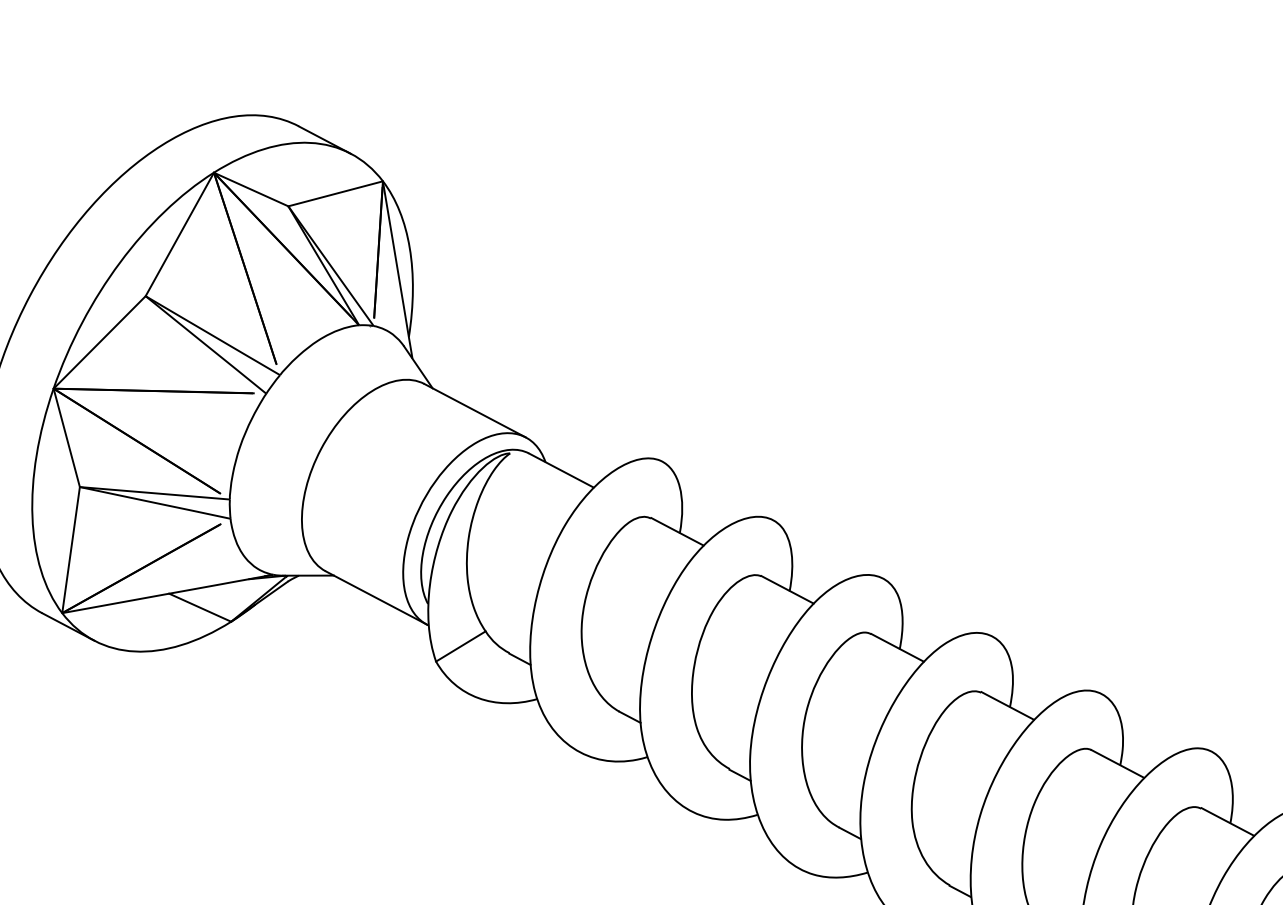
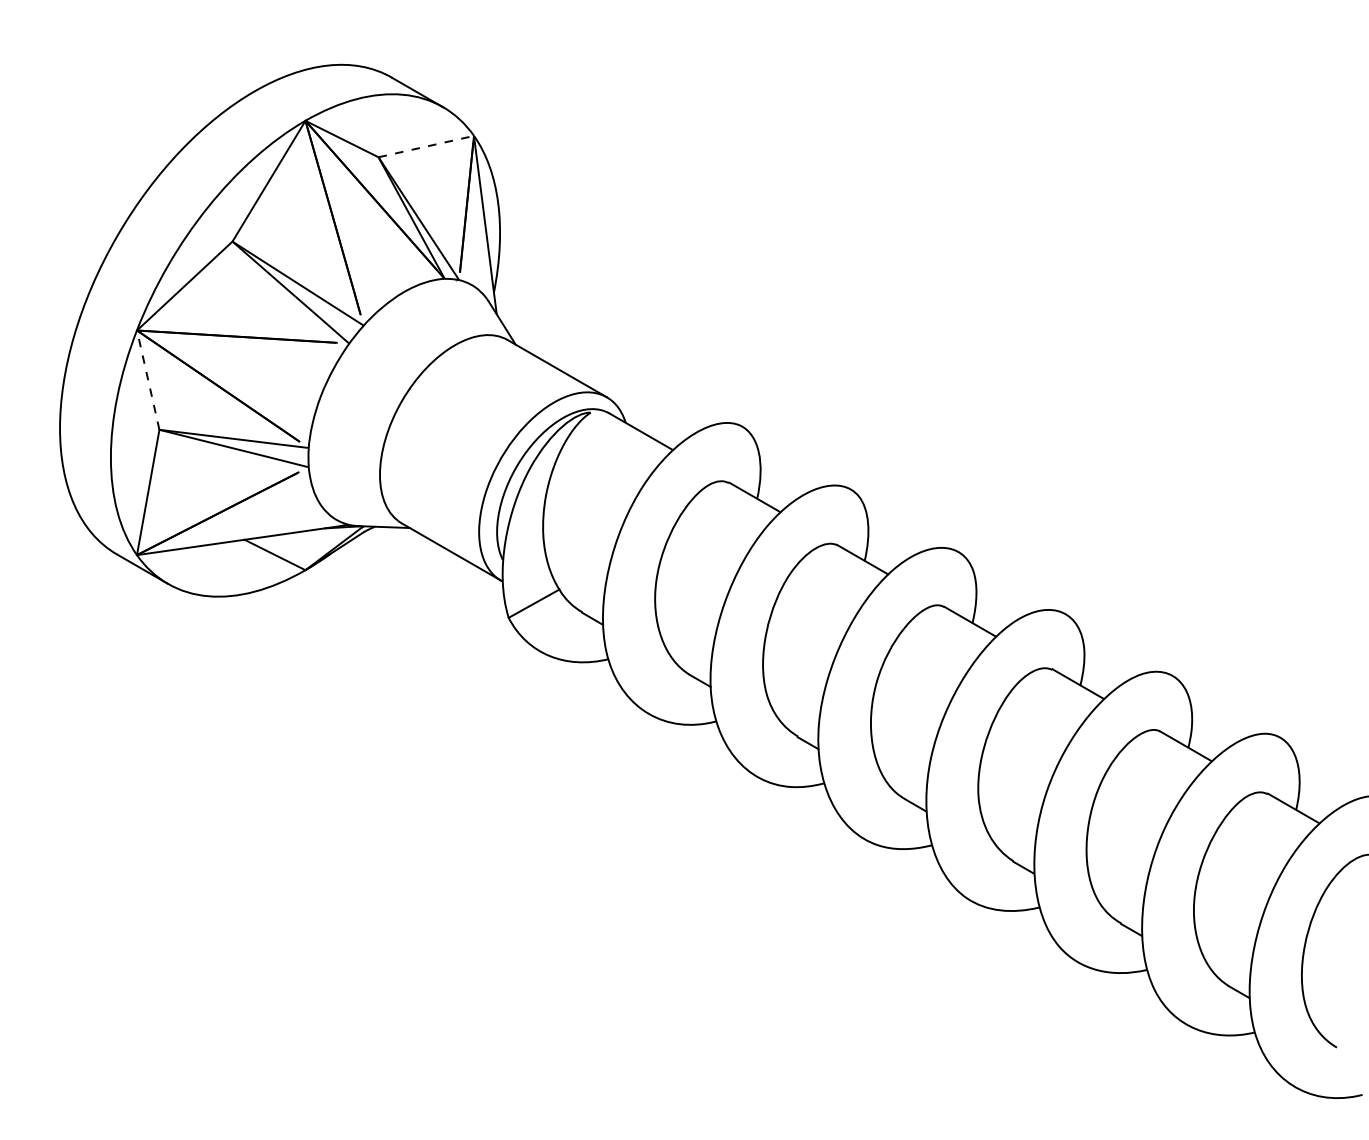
line: (335, 193) -> (426, 146), solid -> dashed
line: (67, 438) -> (148, 380), solid -> dashed

